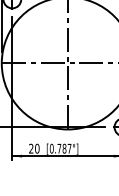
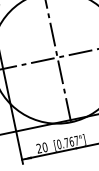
text: (64, 148) -> (71, 141), [0.787"] -> [0.767"]

